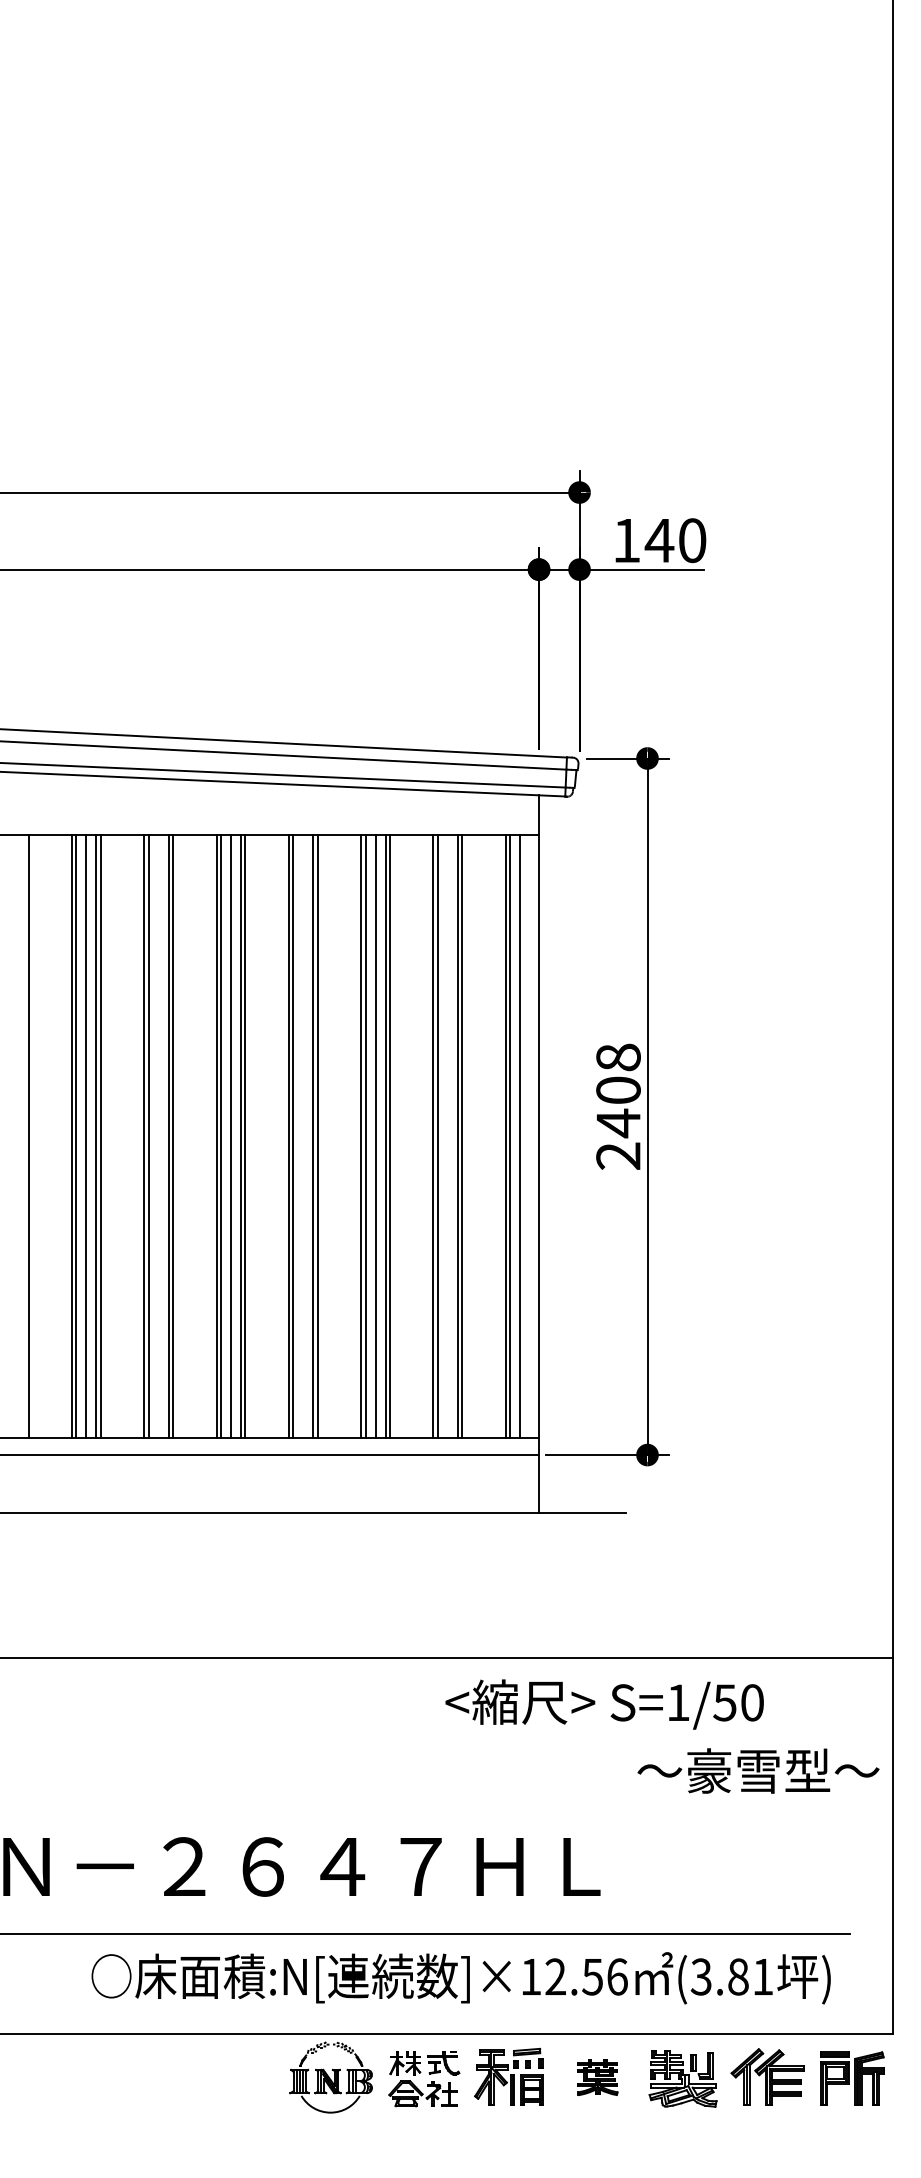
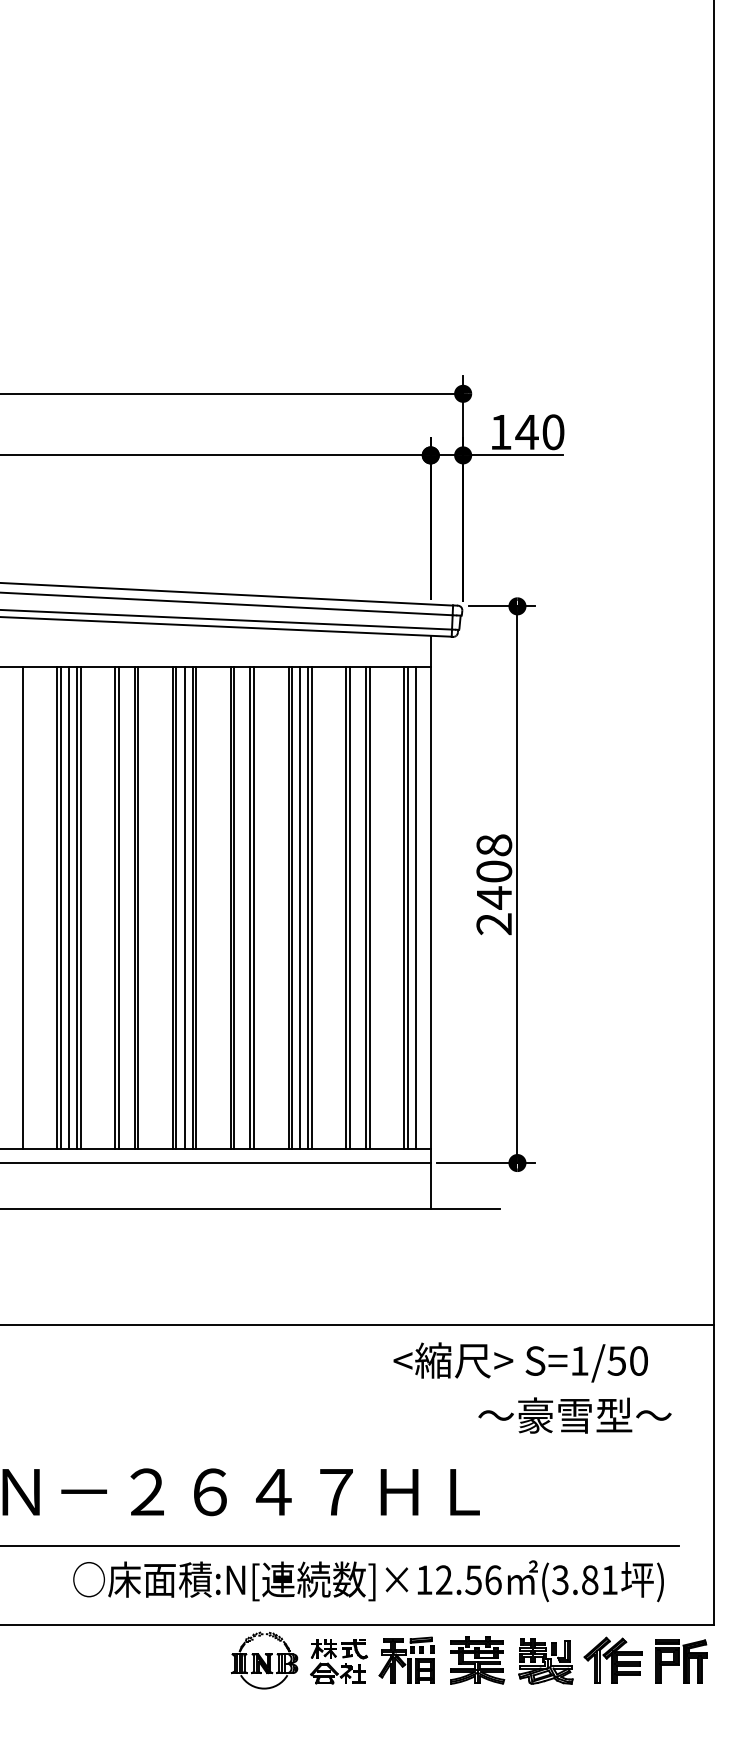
text: (604, 1704) -> (520, 1362), moved
text: (758, 1770) -> (574, 1415), moved
part: (597, 2077) -> (477, 1660), size x1.67

